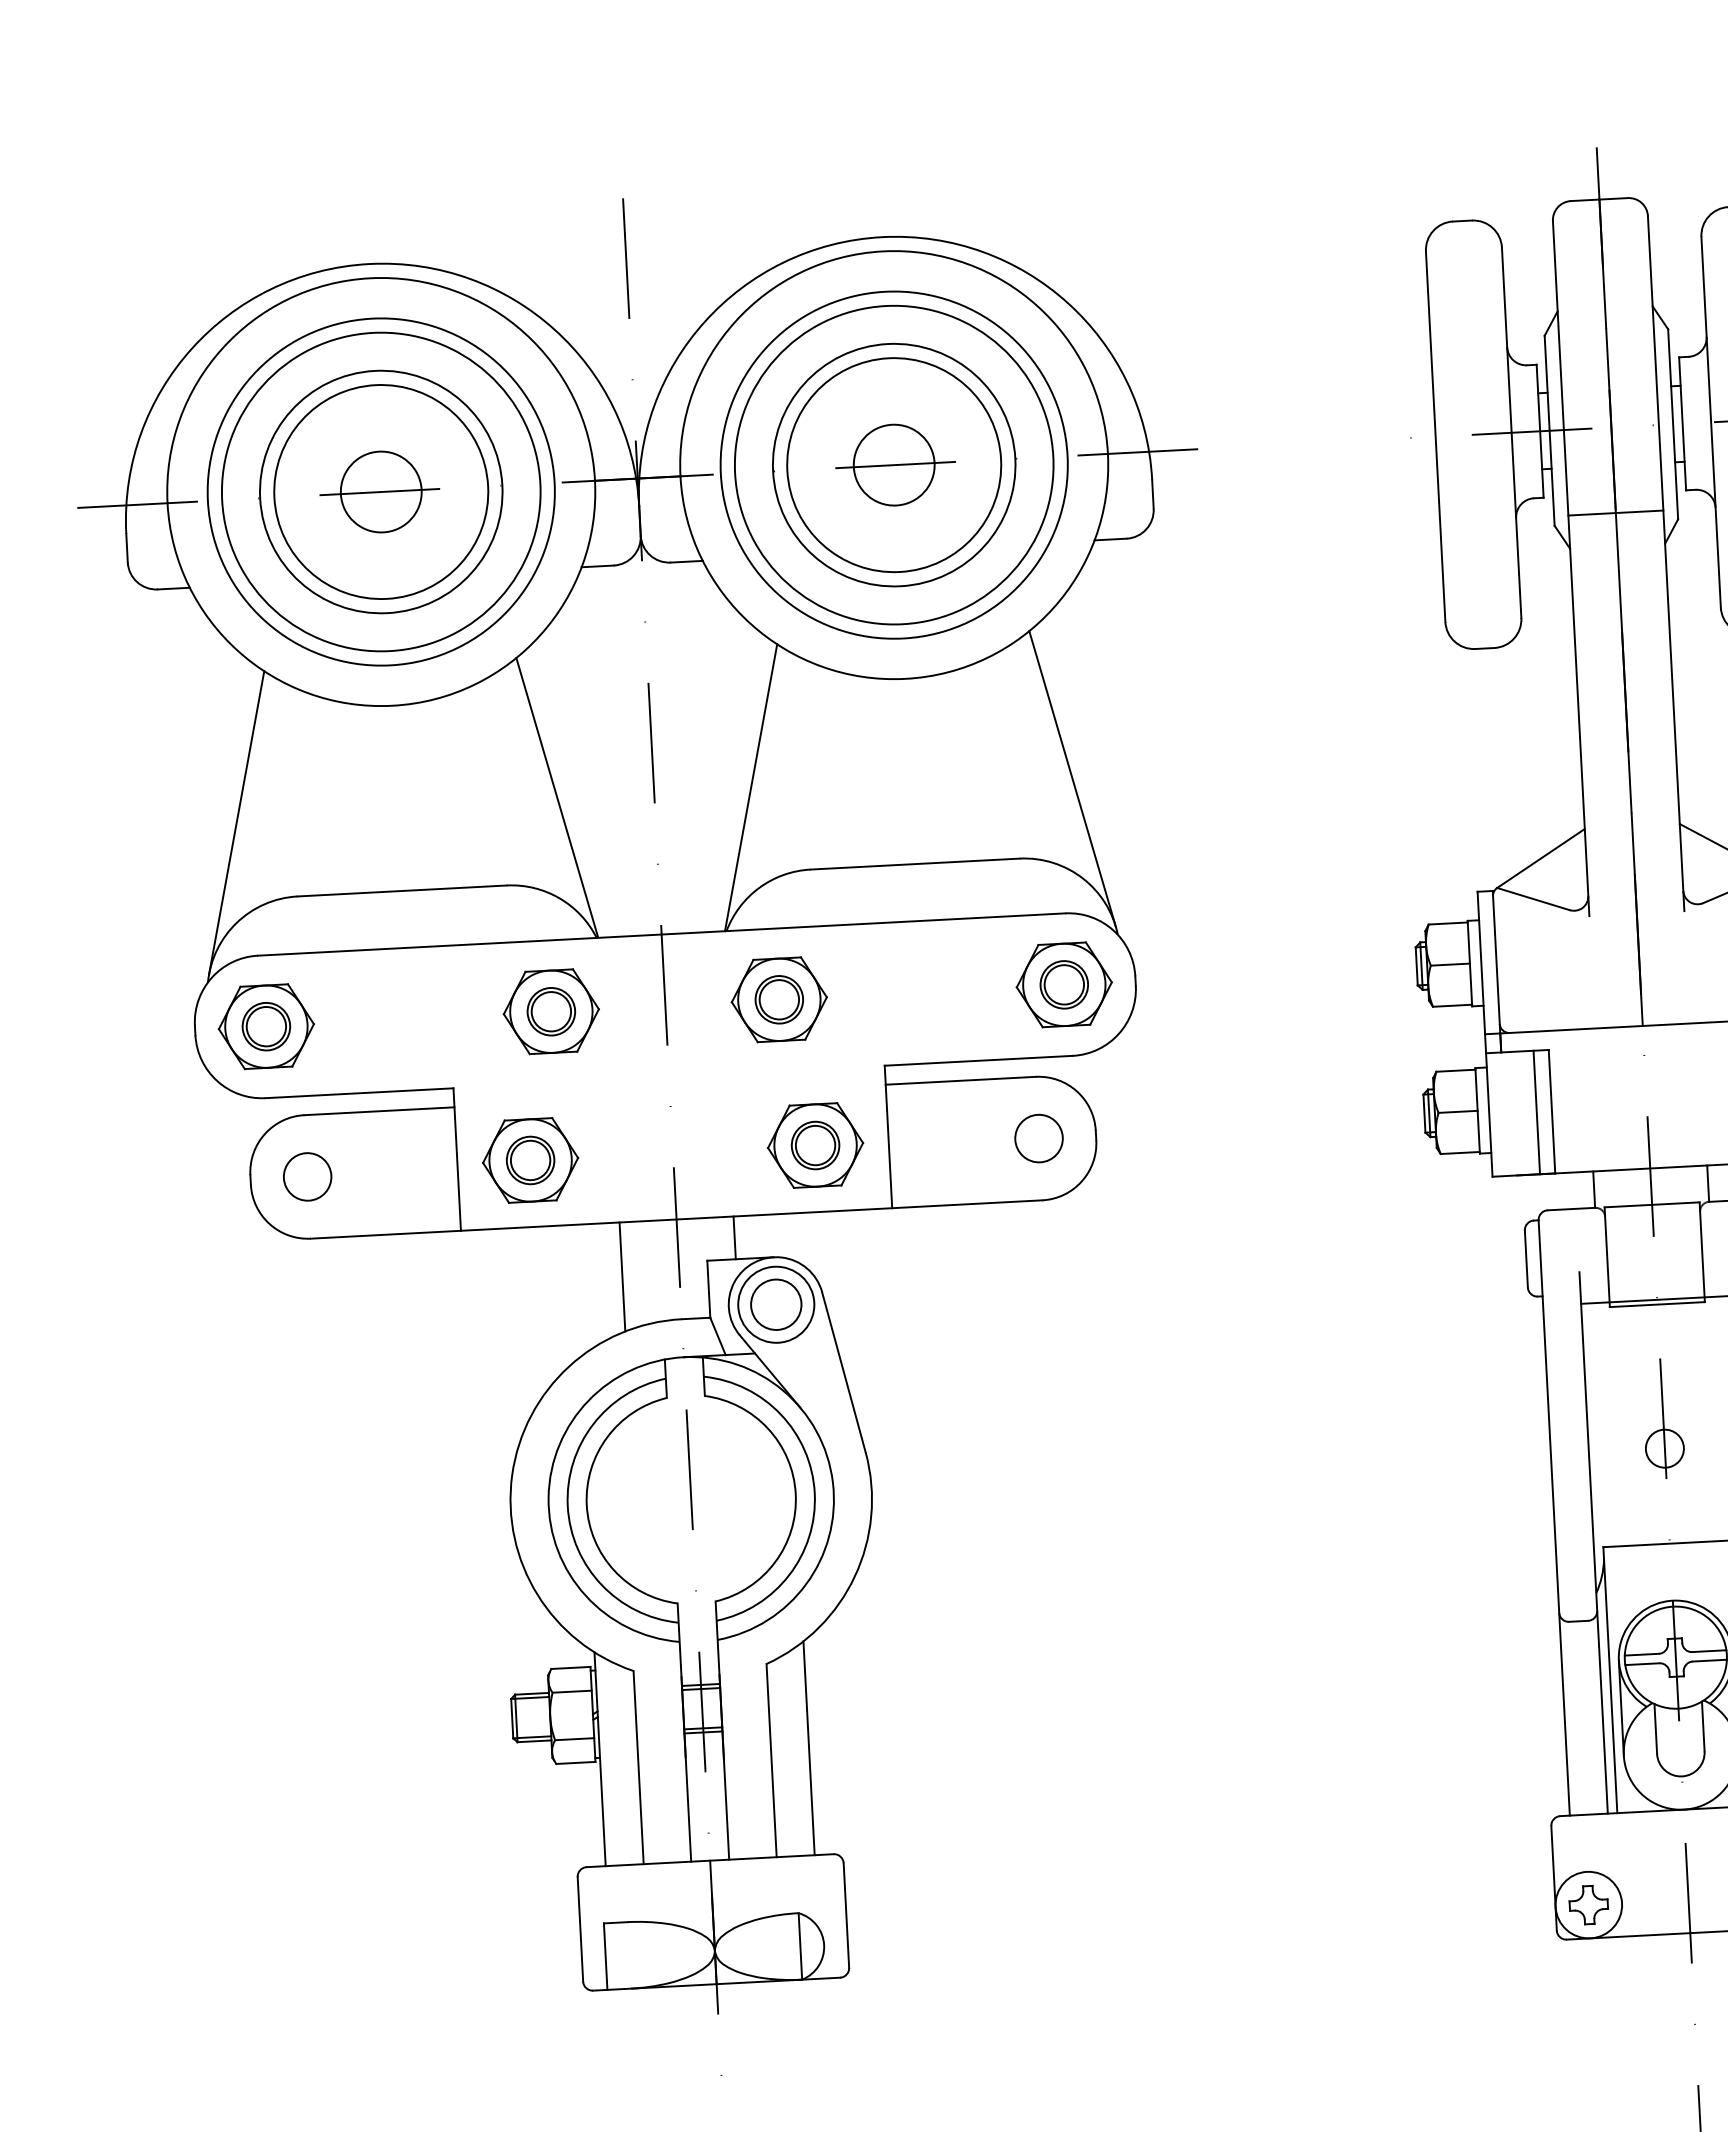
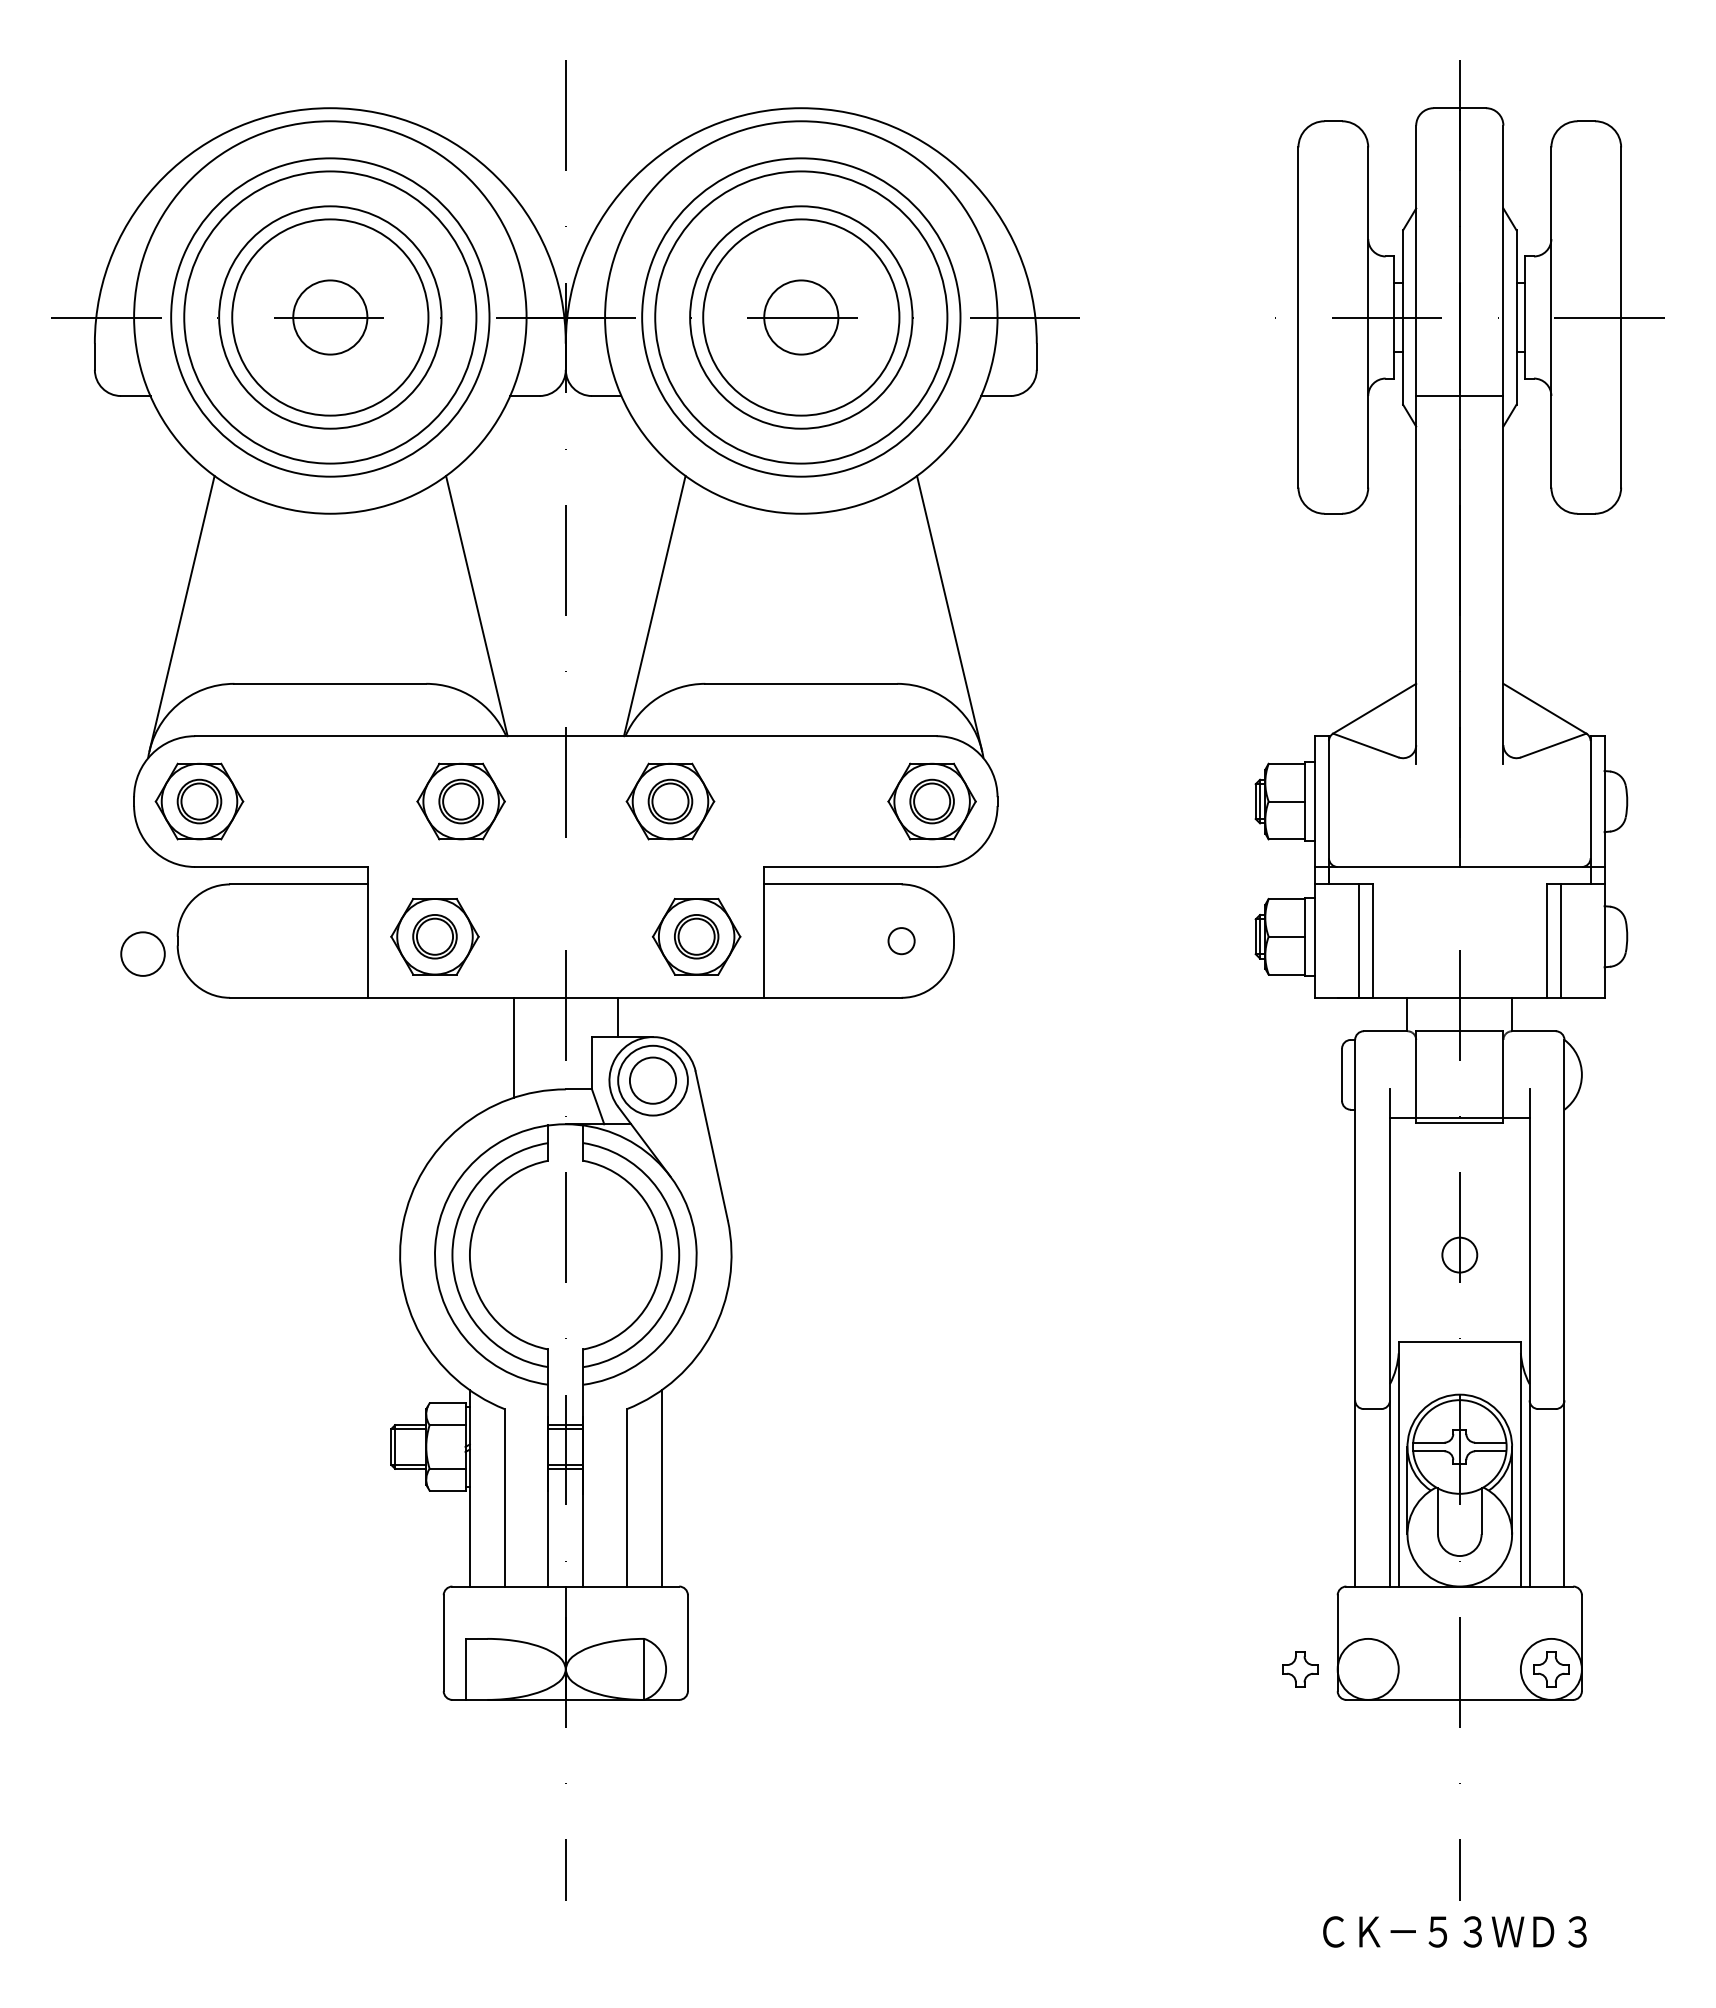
circle: (1038, 1137) -> (901, 940), size x0.6
circle: (307, 1176) -> (142, 953), moved
part: (1589, 1905) -> (1300, 1669), moved

